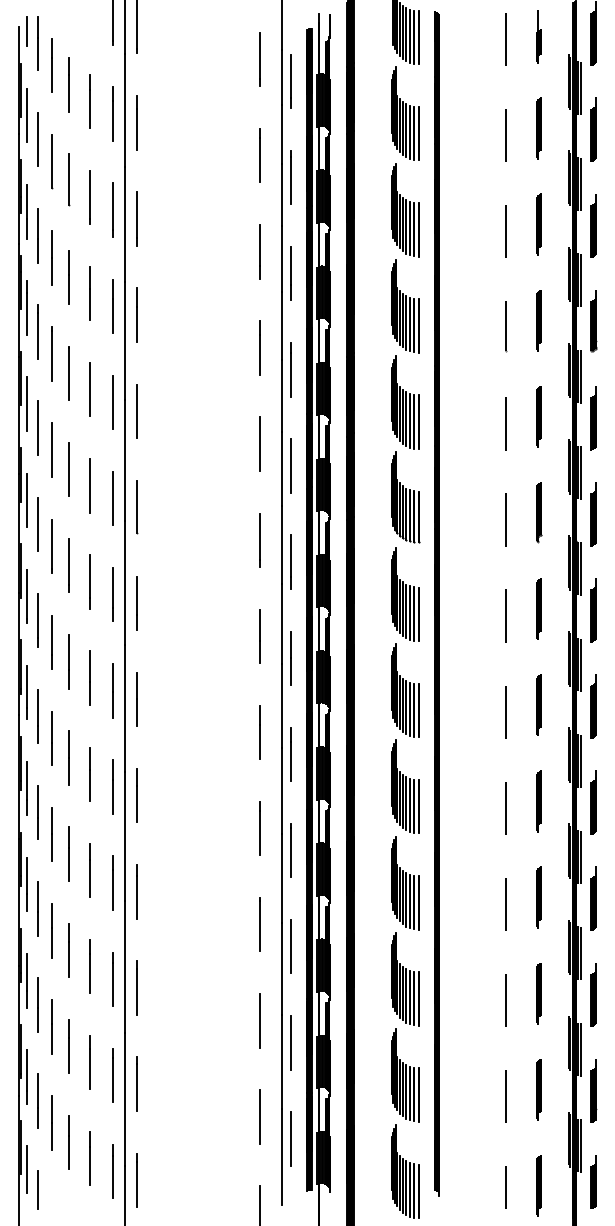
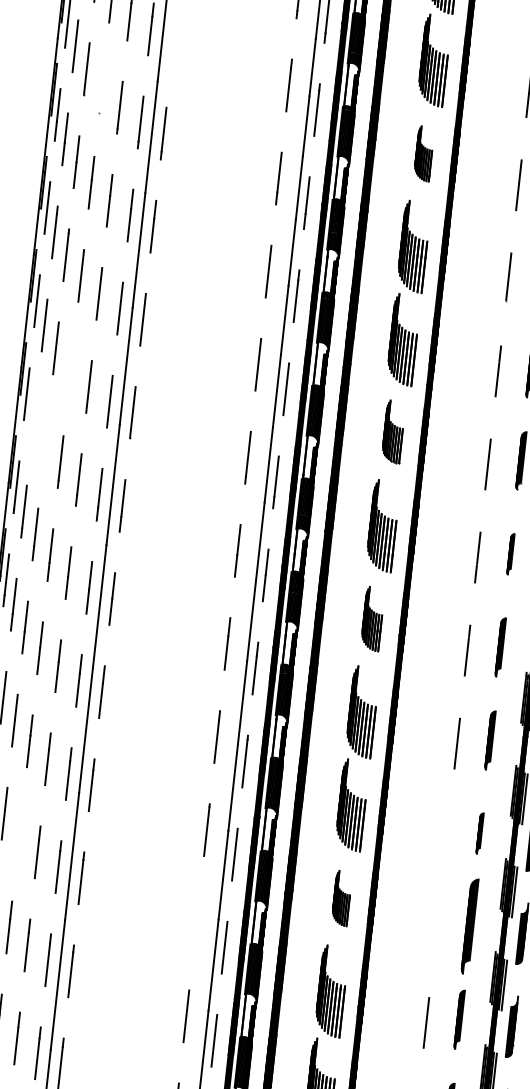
line: (136, 122) -> (173, 40), removed
line: (69, 179) -> (102, 88), removed
part: (405, 210) -> (424, 154), size x0.6
line: (69, 469) -> (71, 368), removed
part: (405, 497) -> (393, 431), size x0.7
line: (37, 523) -> (34, 417), removed
line: (51, 546) -> (45, 441), removed
part: (538, 608) -> (510, 553), size x0.7
part: (405, 690) -> (372, 618), size x0.7
part: (538, 897) -> (479, 833), size x0.7
line: (505, 904) -> (446, 836), removed
line: (68, 950) -> (18, 834), removed
part: (405, 979) -> (341, 898), size x0.6
part: (538, 993) -> (469, 926), size x1.6
line: (505, 1000) -> (436, 929), removed
line: (260, 1020) -> (197, 922), removed

